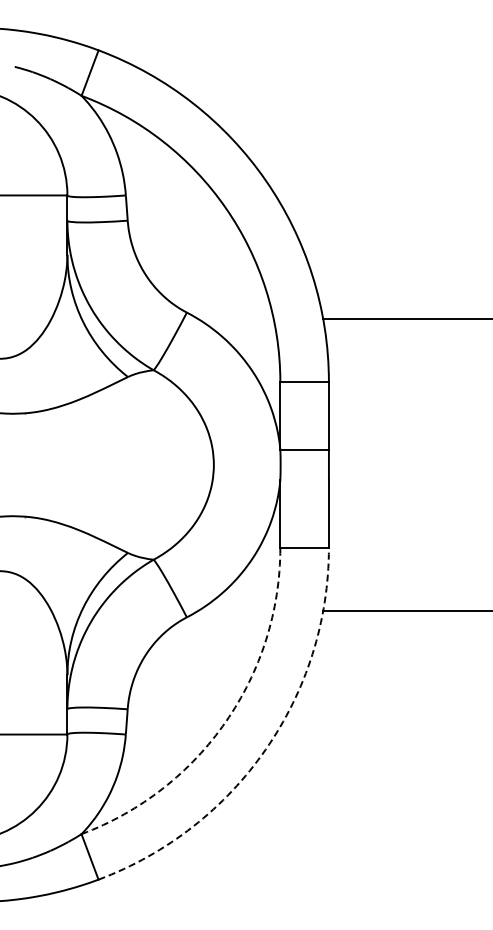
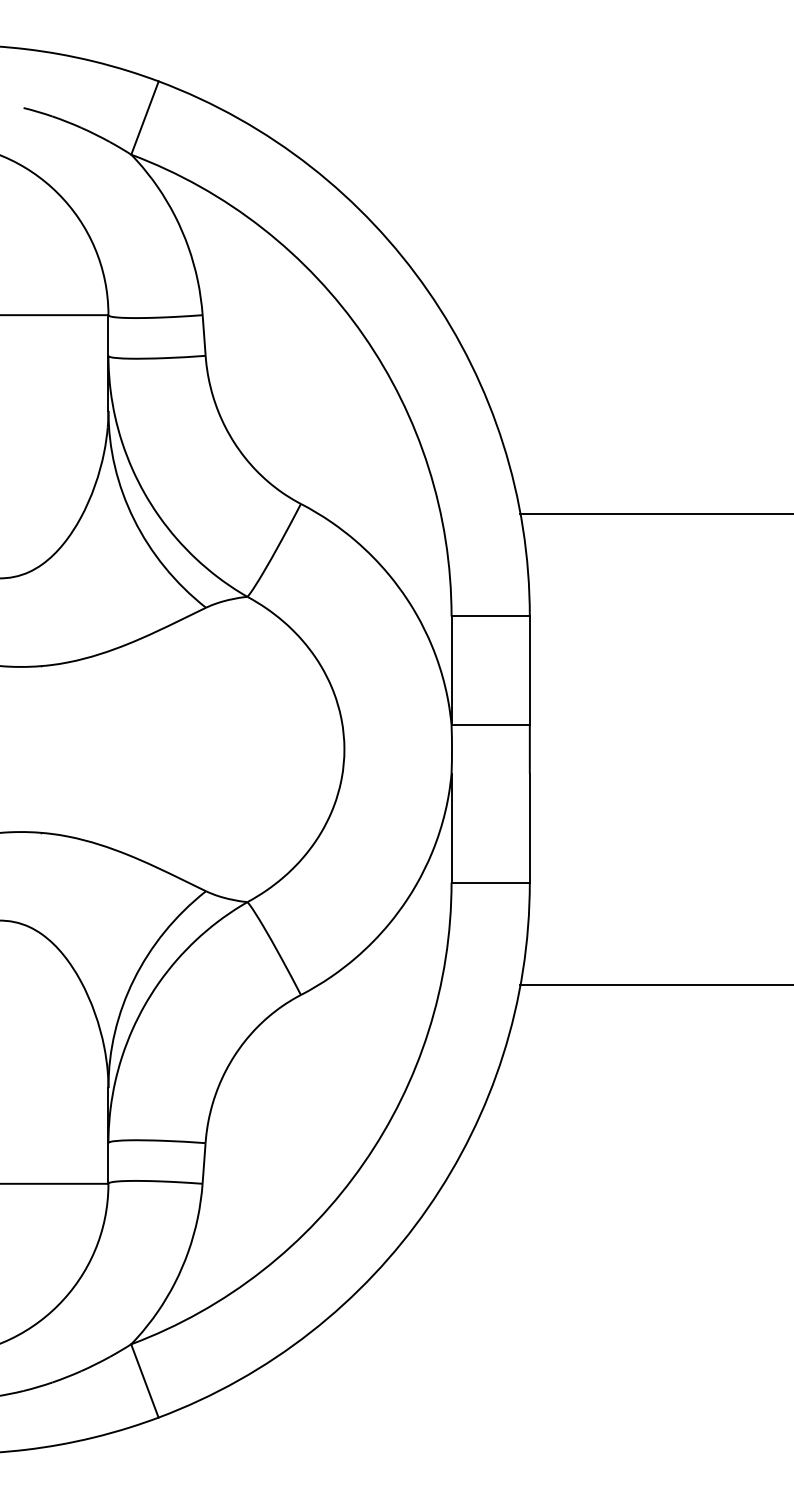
arc: (225, 721) -> (363, 1162), dashed -> solid
arc: (265, 749) -> (427, 1207), dashed -> solid

